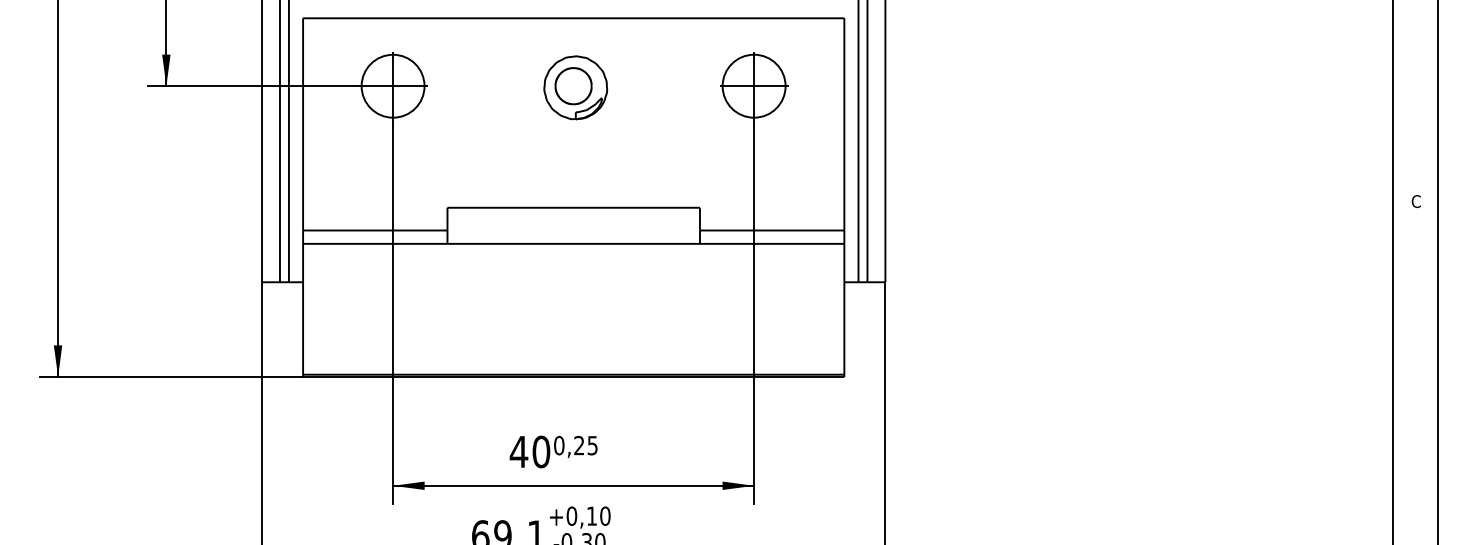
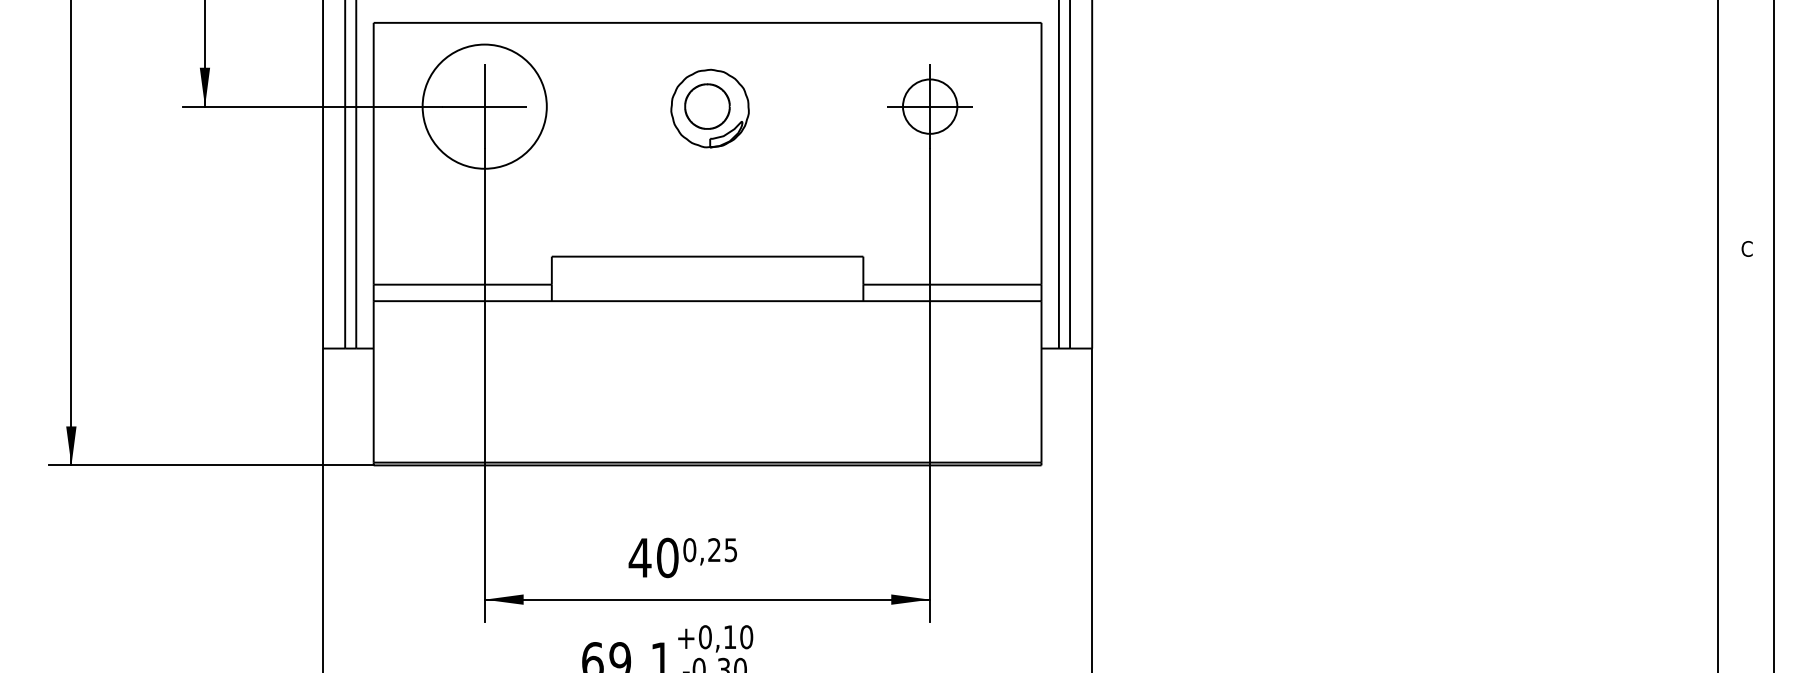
circle: (392, 86) -> (484, 106), size x1.6
circle: (754, 86) -> (930, 106), size x0.7

